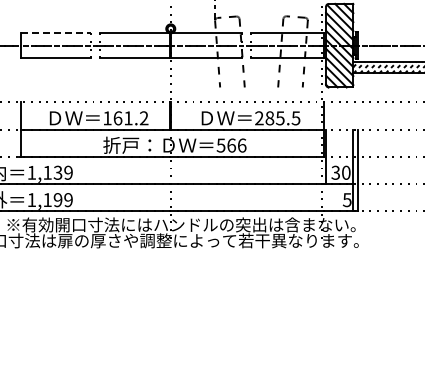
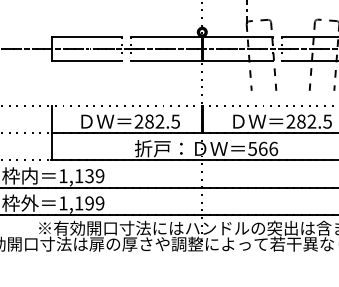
line: (55, 33) -> (87, 36), dashed -> solid
text: (125, 118) -> (157, 121), 161.2 -> 282.5
text: (279, 118) -> (311, 121), 285.5 -> 282.5

